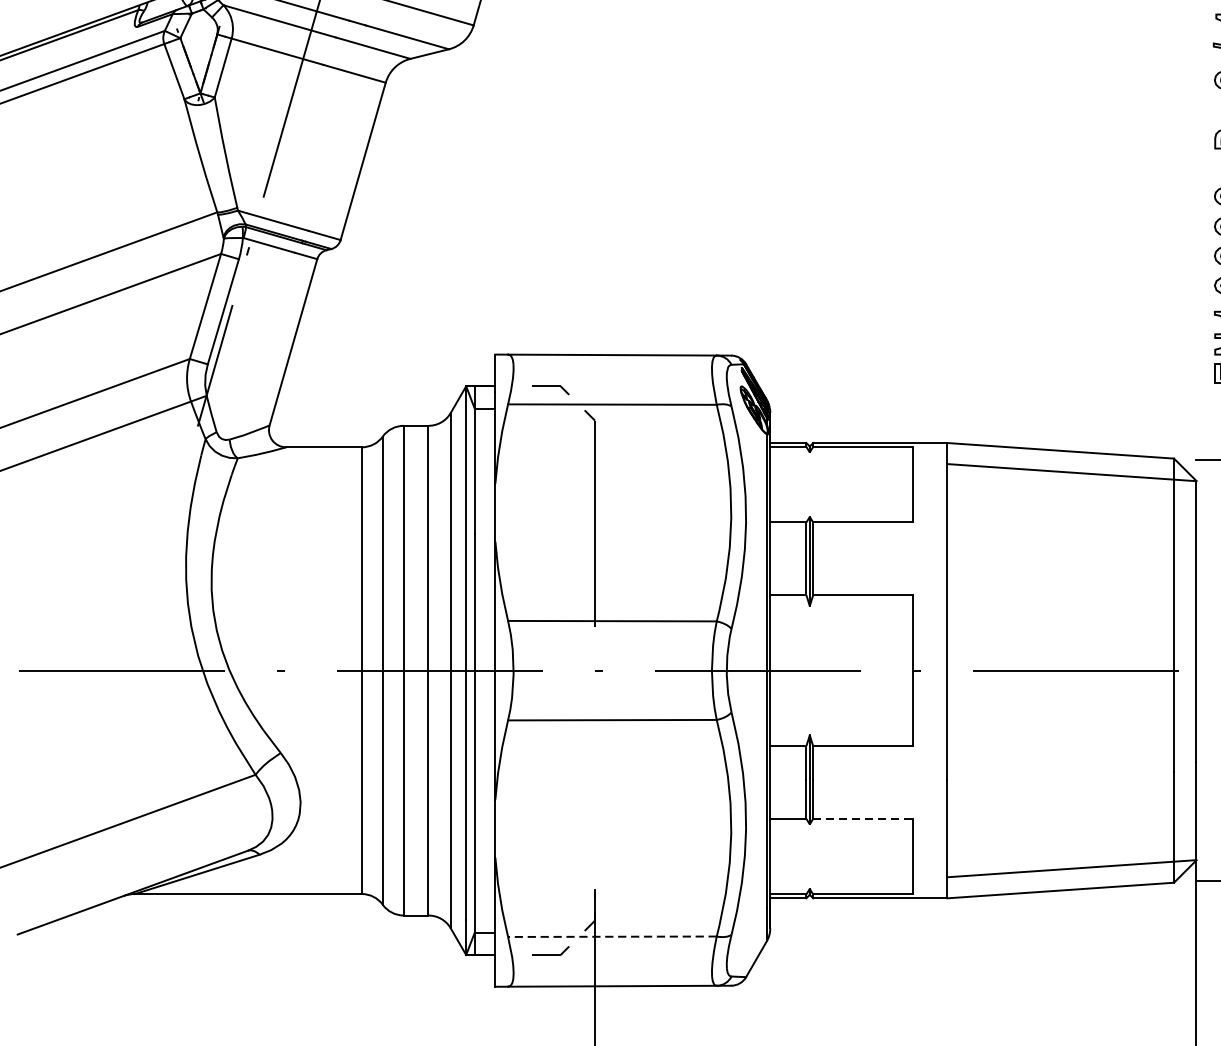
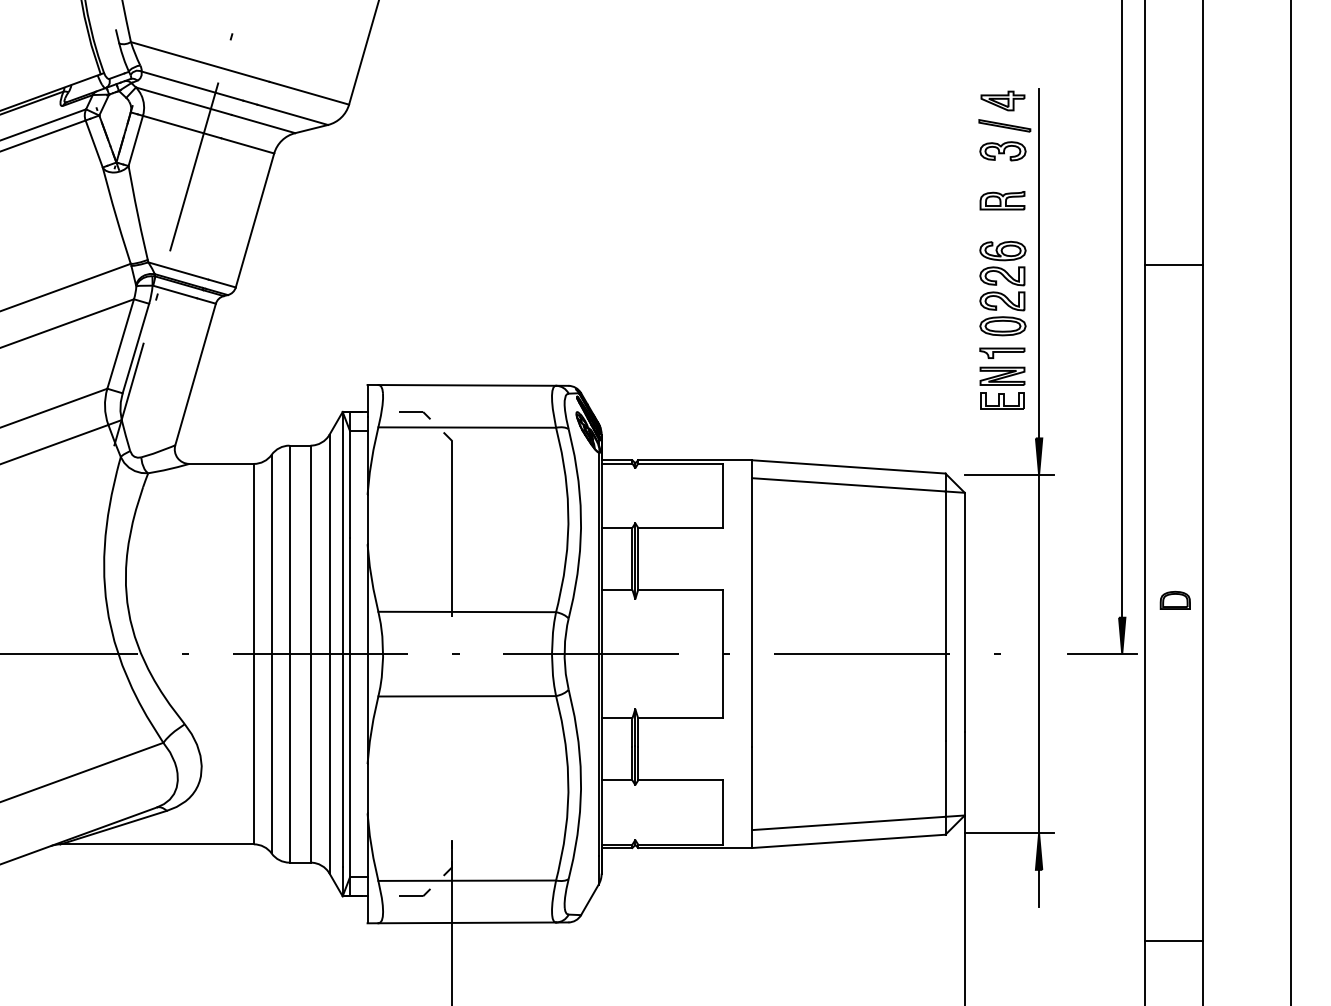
line: (864, 819) -> (681, 780), dashed -> solid
line: (612, 936) -> (467, 880), dashed -> solid

